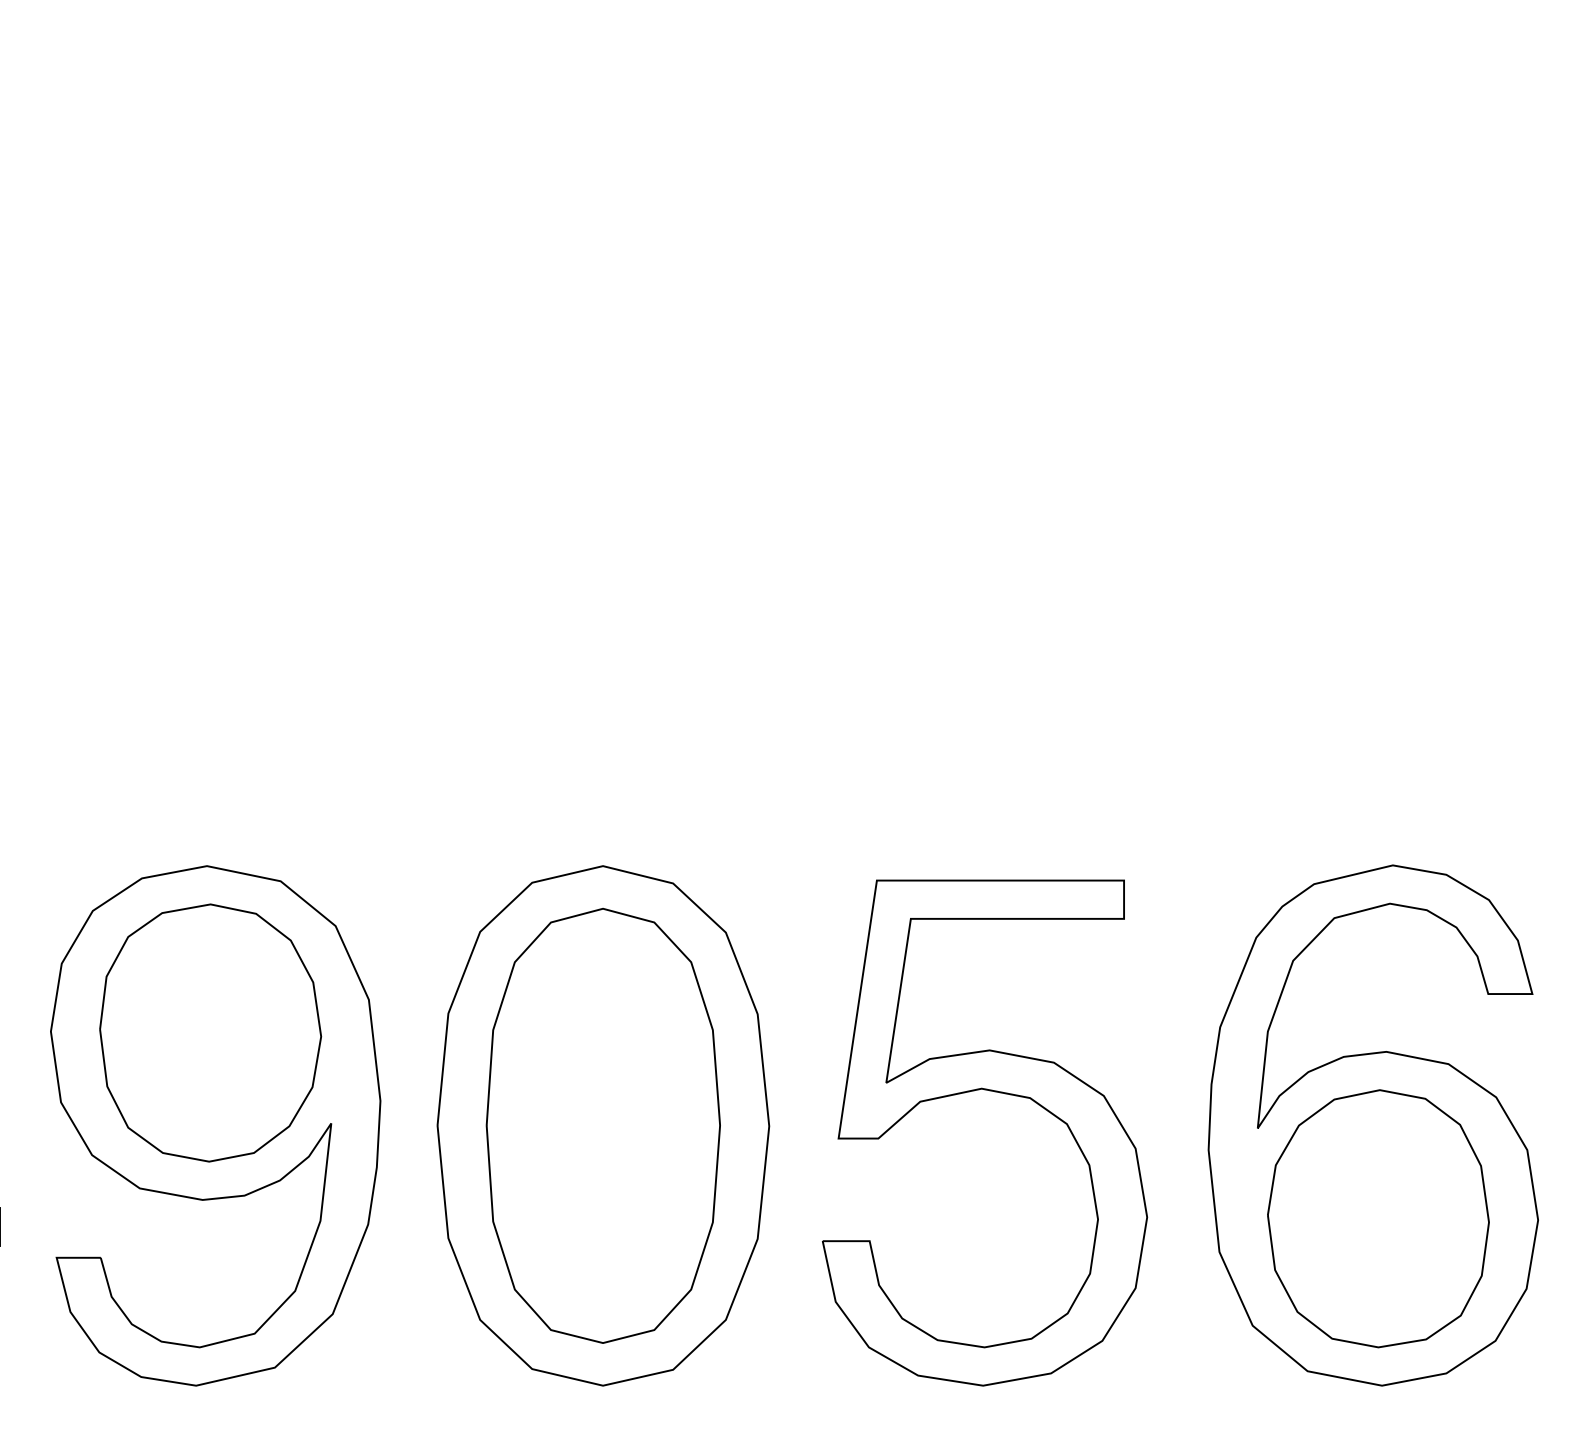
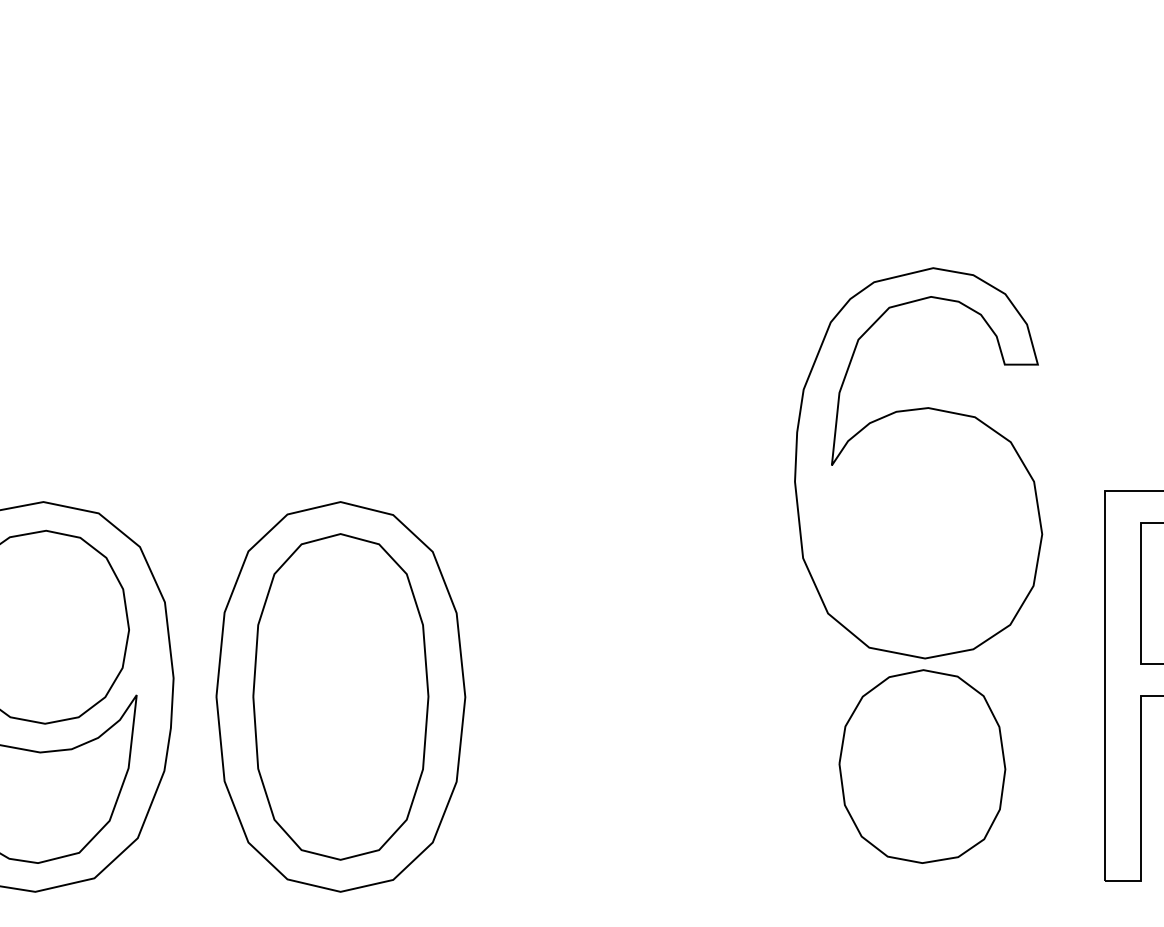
part: (994, 1092) -> (634, 671), removed
part: (1372, 1125) -> (917, 463), moved

